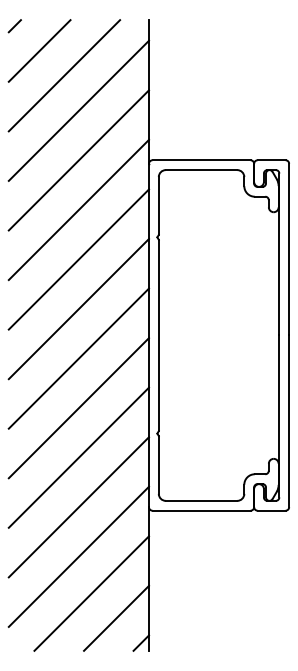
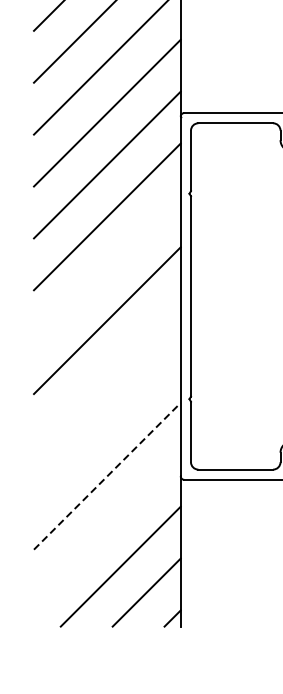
line: (78, 308) -> (106, 268), removed
line: (78, 408) -> (106, 372), removed
line: (78, 457) -> (106, 424), removed
line: (79, 506) -> (107, 475), solid -> dashed
line: (78, 556) -> (106, 527), removed

